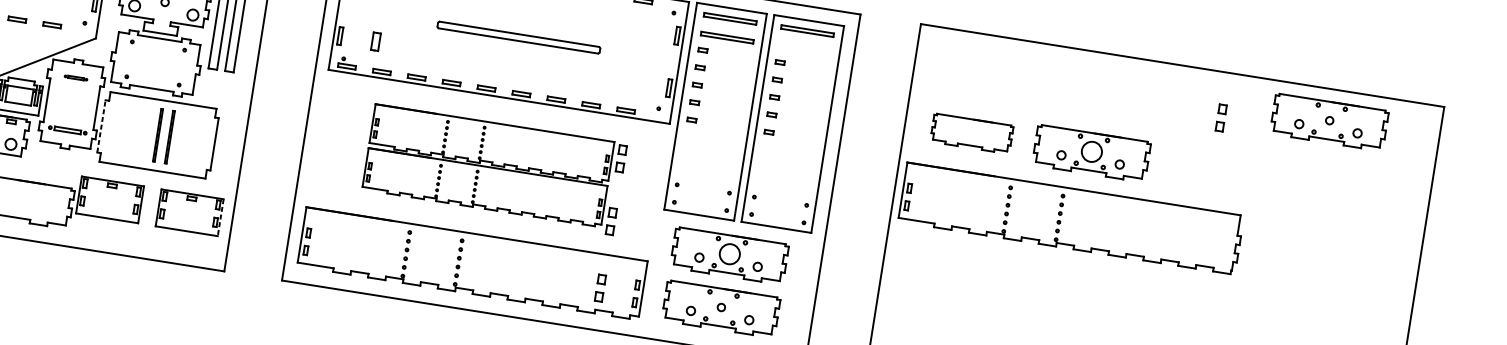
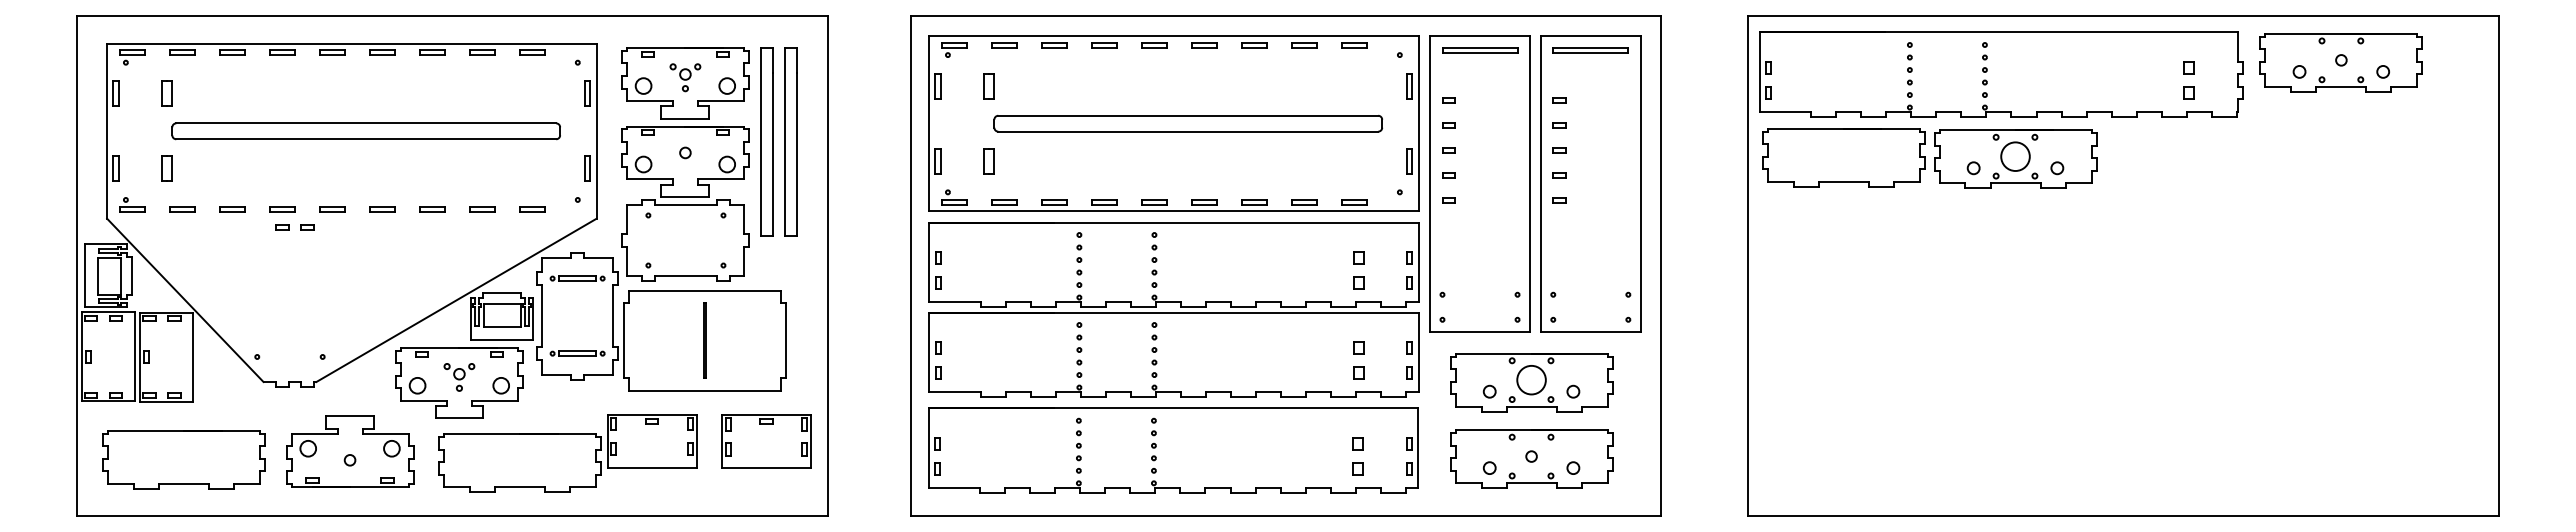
part: (519, 37) -> (1188, 123), size x1.67
part: (727, 37) -> (1480, 77), removed
part: (75, 78) -> (577, 278), size x1.67
line: (101, 126) -> (623, 340), dashed -> solid
part: (971, 133) -> (1843, 157), size x1.43
line: (169, 137) -> (721, 340), removed
part: (488, 165) -> (1173, 309), size x1.43
line: (220, 218) -> (811, 442), dashed -> solid
part: (1071, 218) -> (2001, 74), moved

